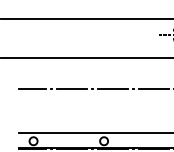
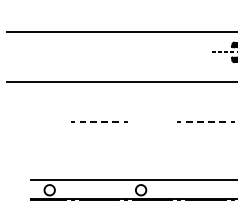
line: (31, 88) -> (47, 122), removed
line: (71, 88) -> (99, 122), solid -> dashed
line: (112, 88) -> (152, 122), removed
line: (154, 88) -> (206, 122), solid -> dashed

